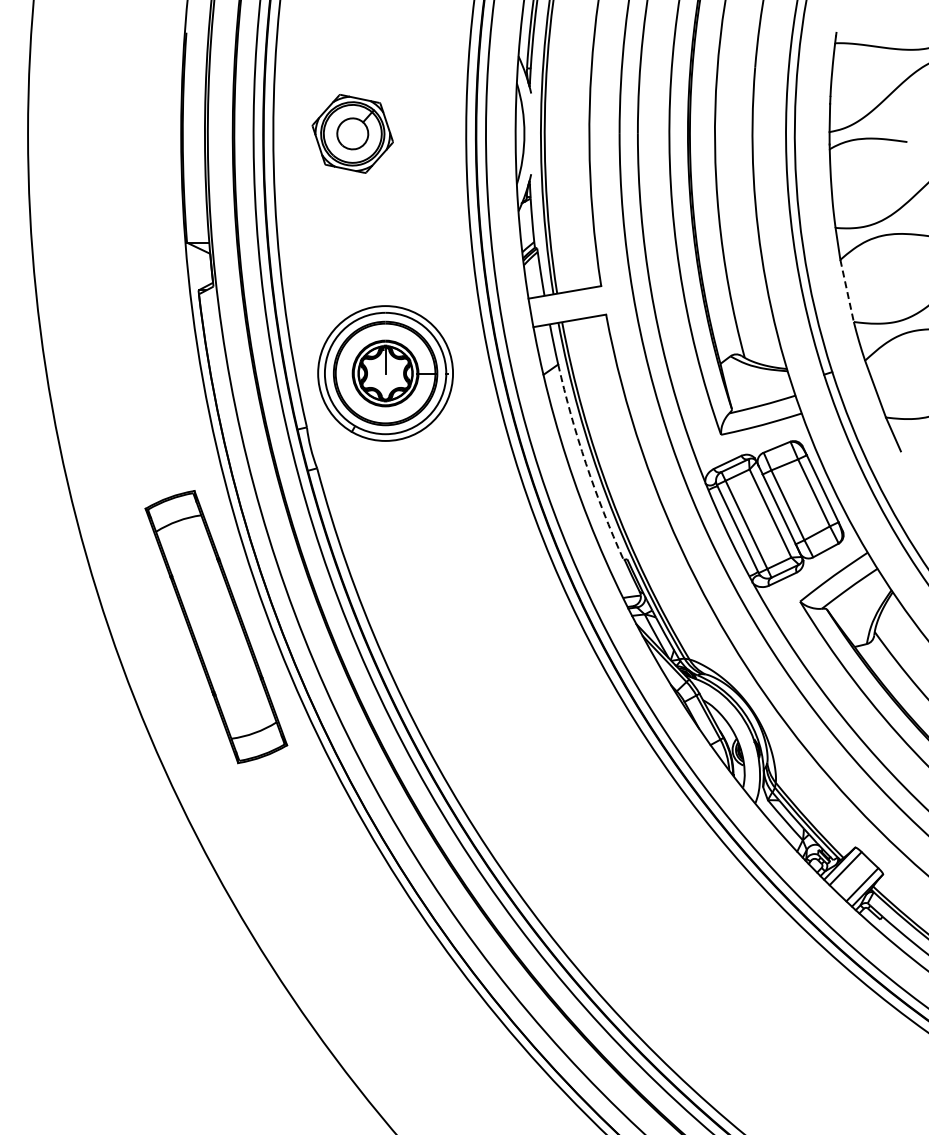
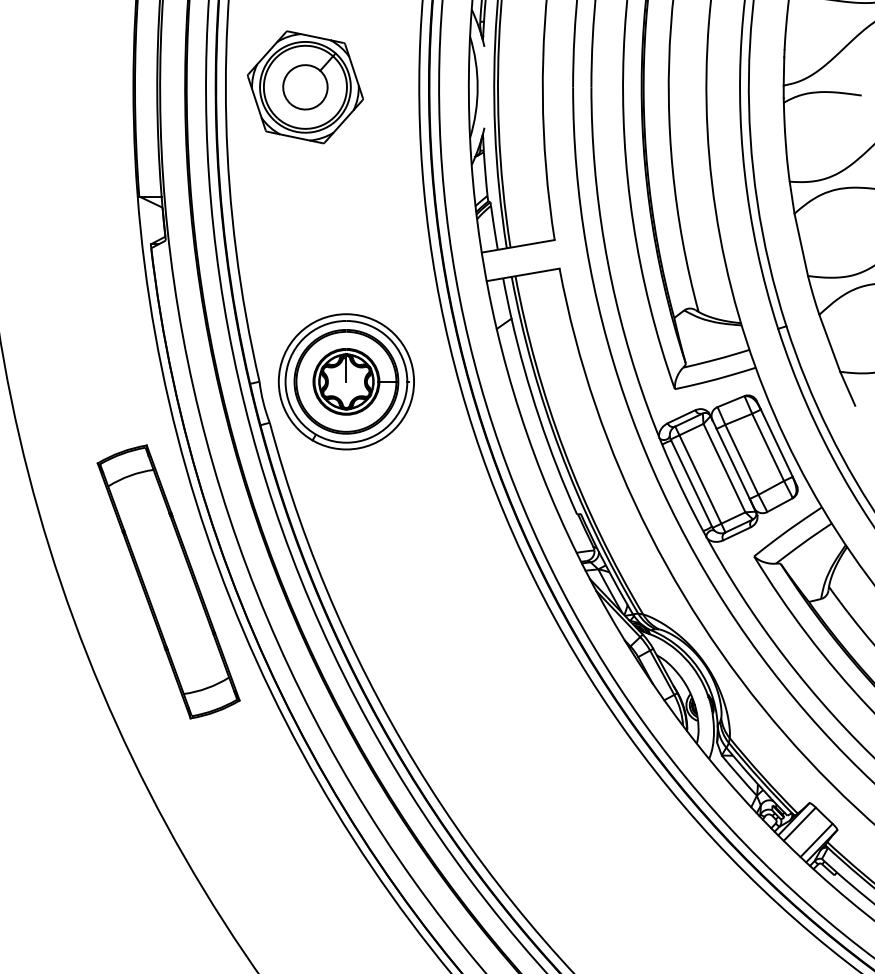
part: (352, 133) -> (305, 86), size x1.43
line: (847, 290) -> (801, 244), dashed -> solid
part: (385, 373) -> (346, 381), moved
arc: (586, 463) -> (539, 417), dashed -> solid

